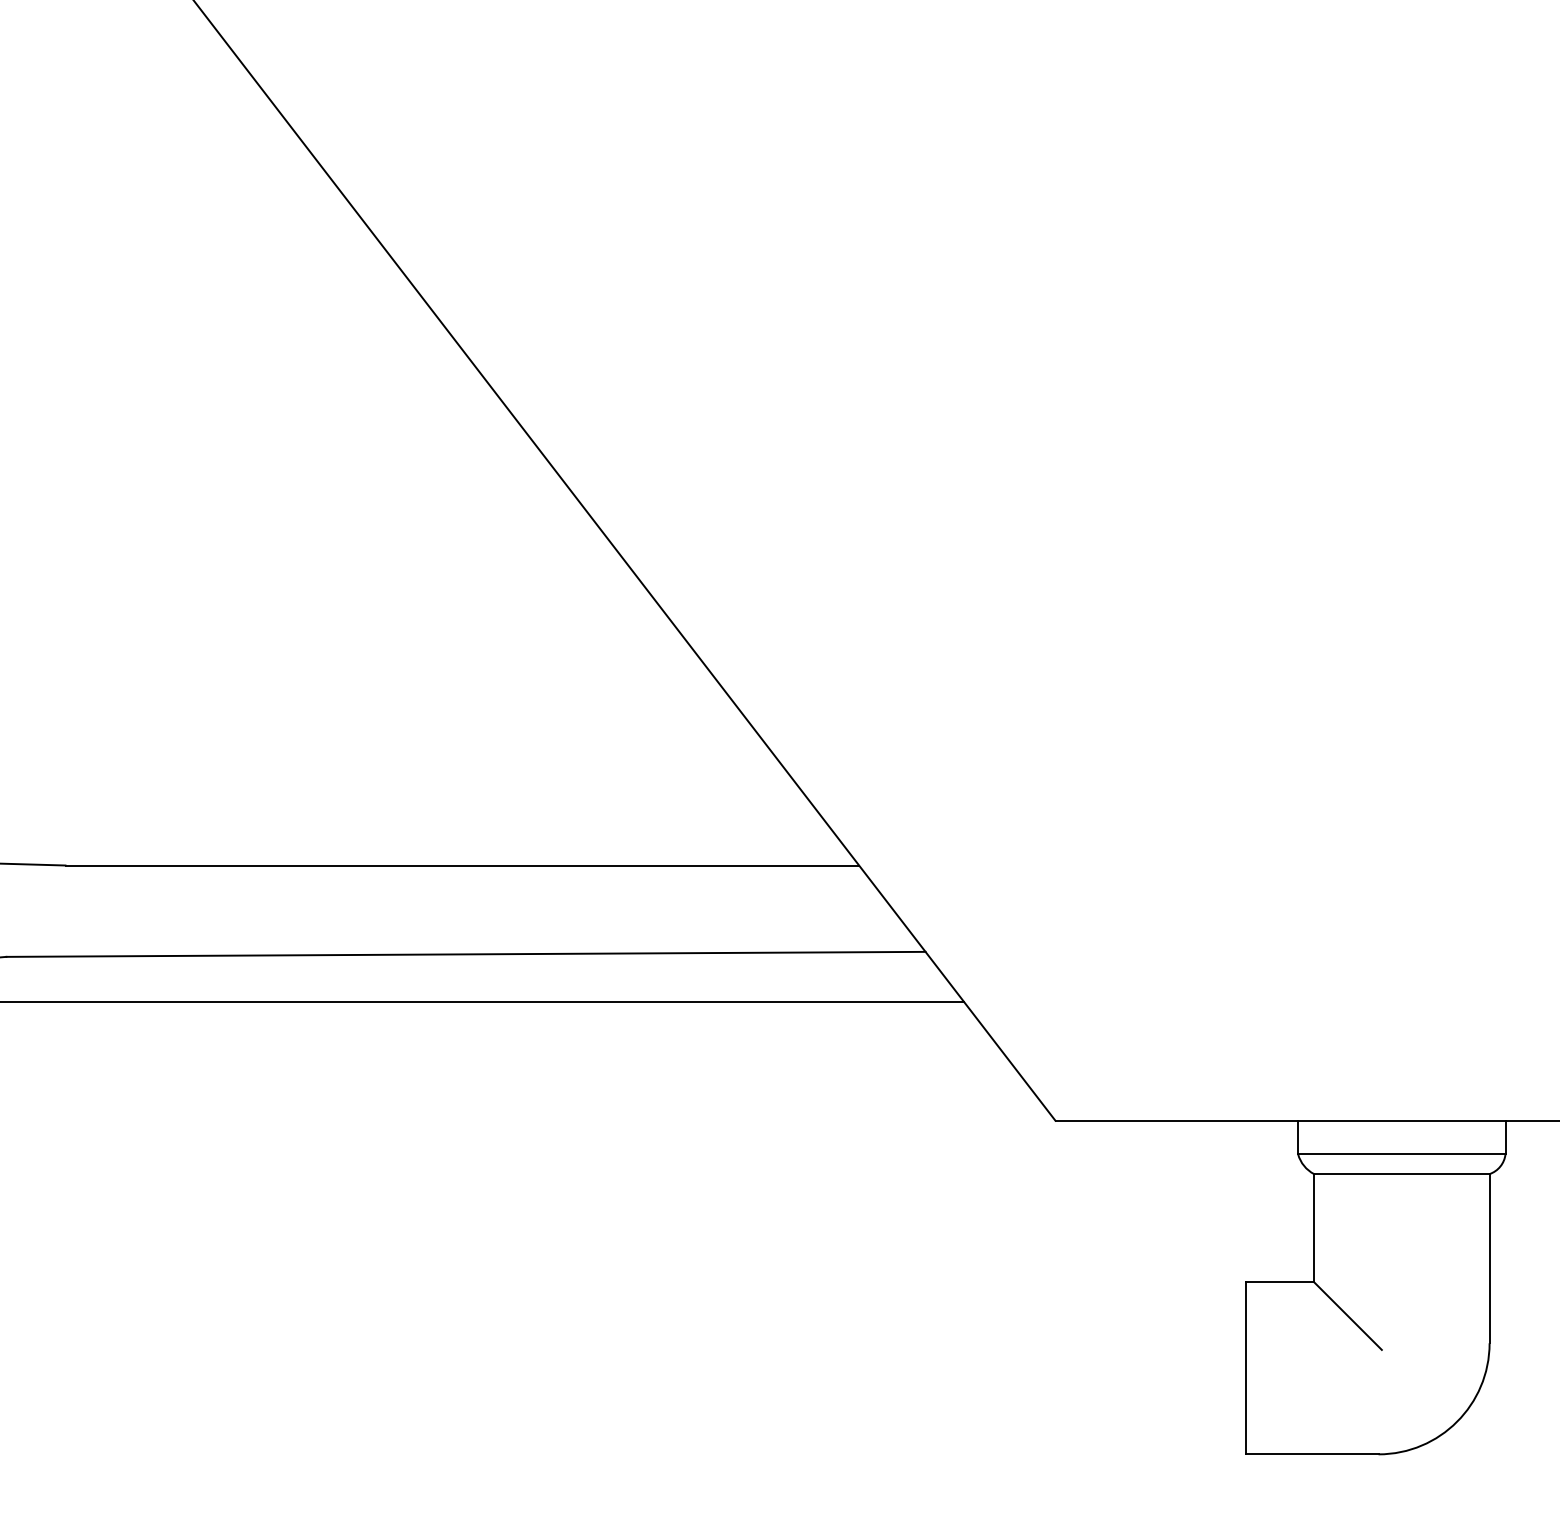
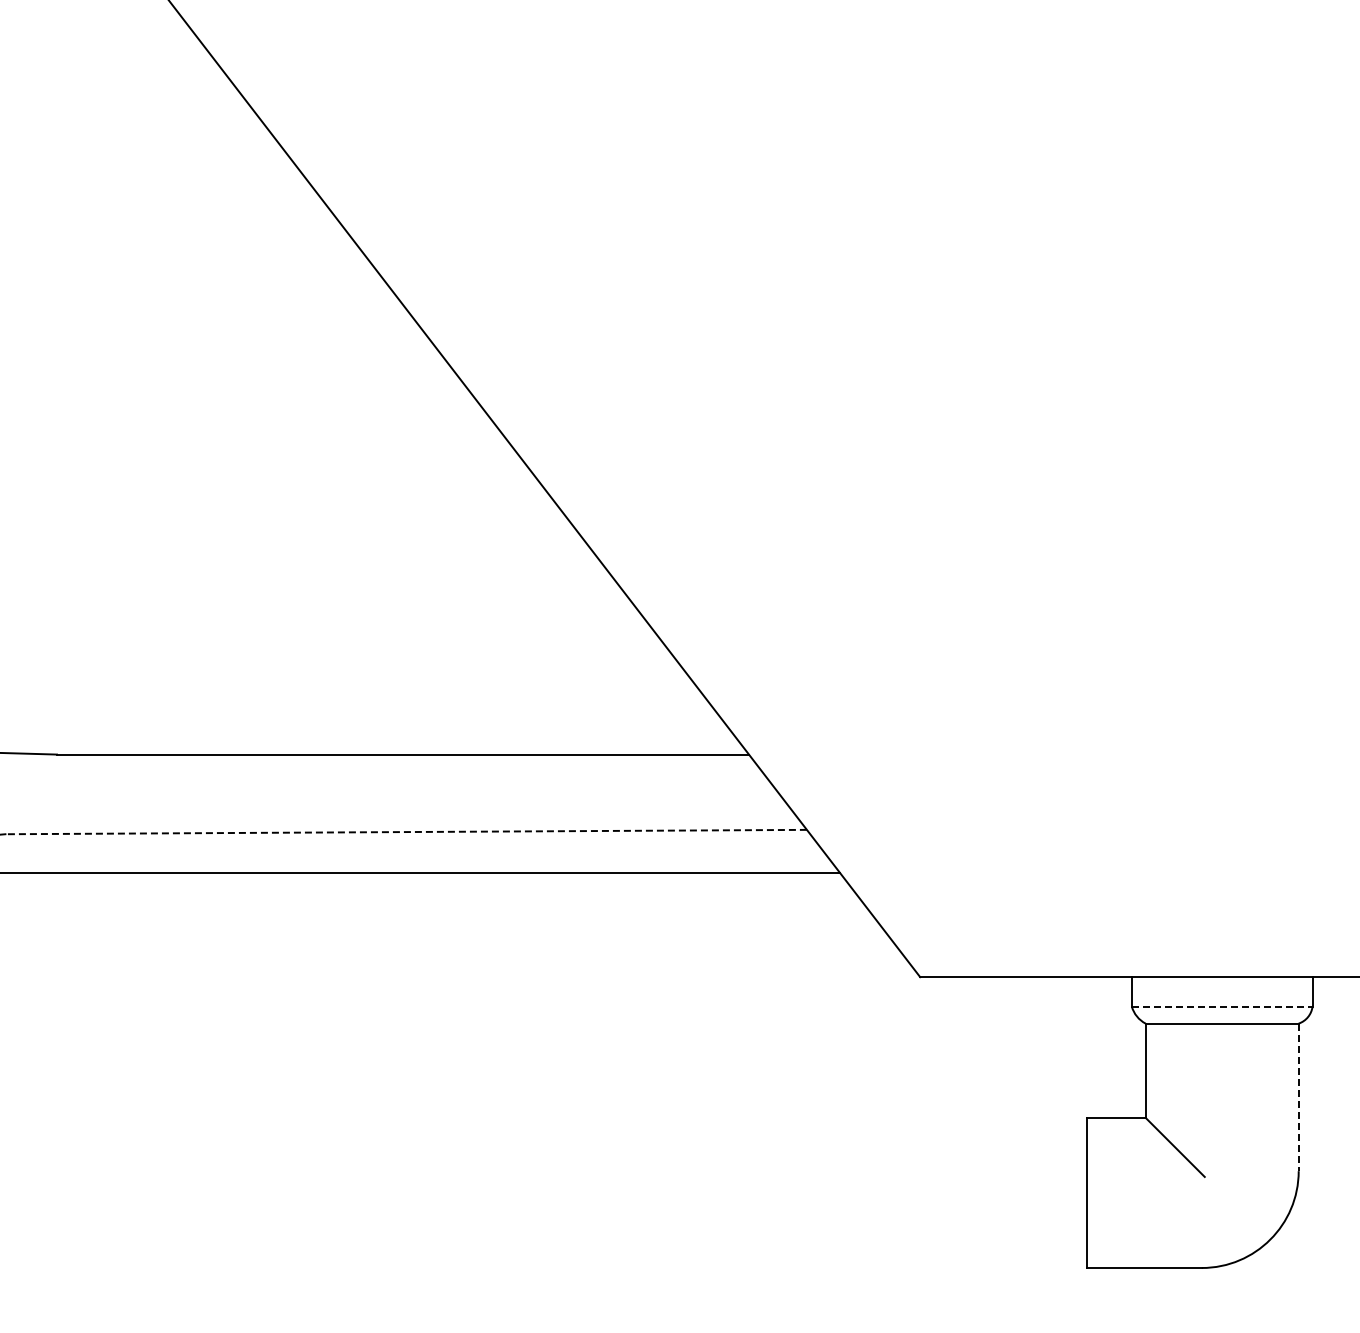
line: (466, 954) -> (406, 832), solid -> dashed
line: (1402, 1154) -> (1222, 1006), solid -> dashed
line: (1489, 1258) -> (1298, 1097), solid -> dashed

